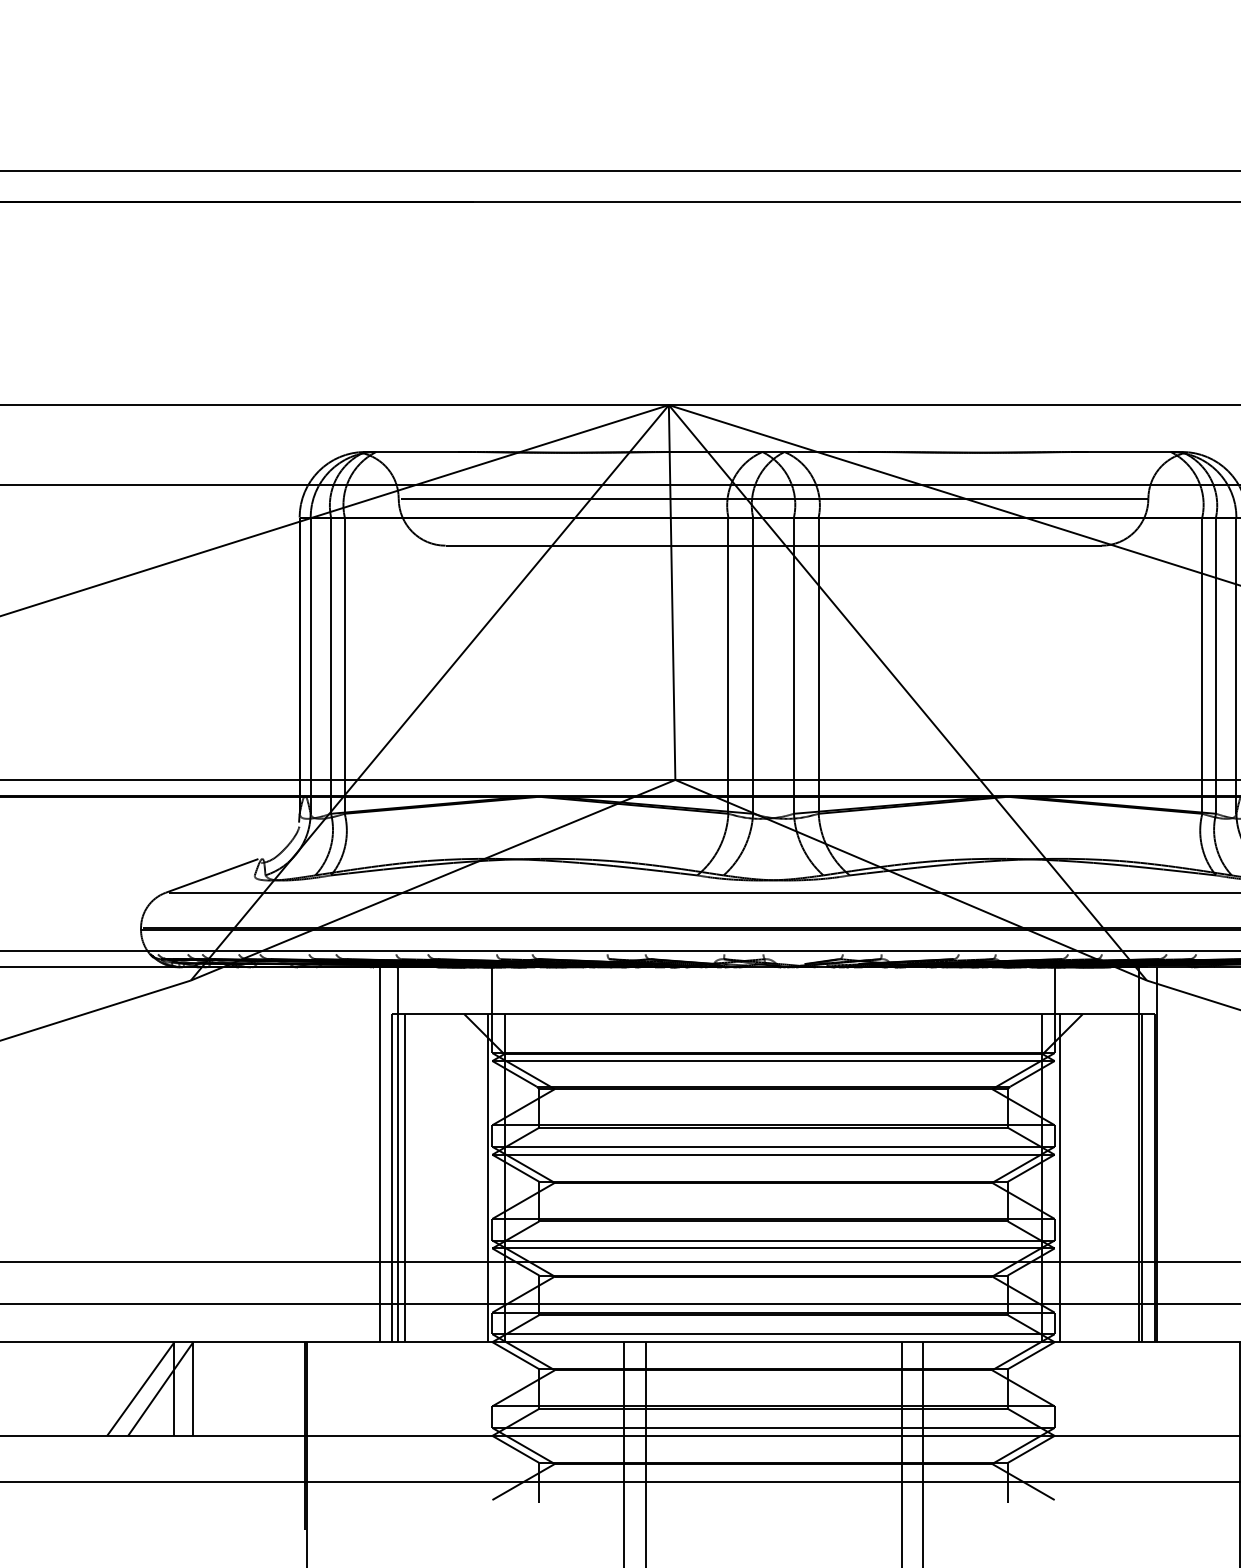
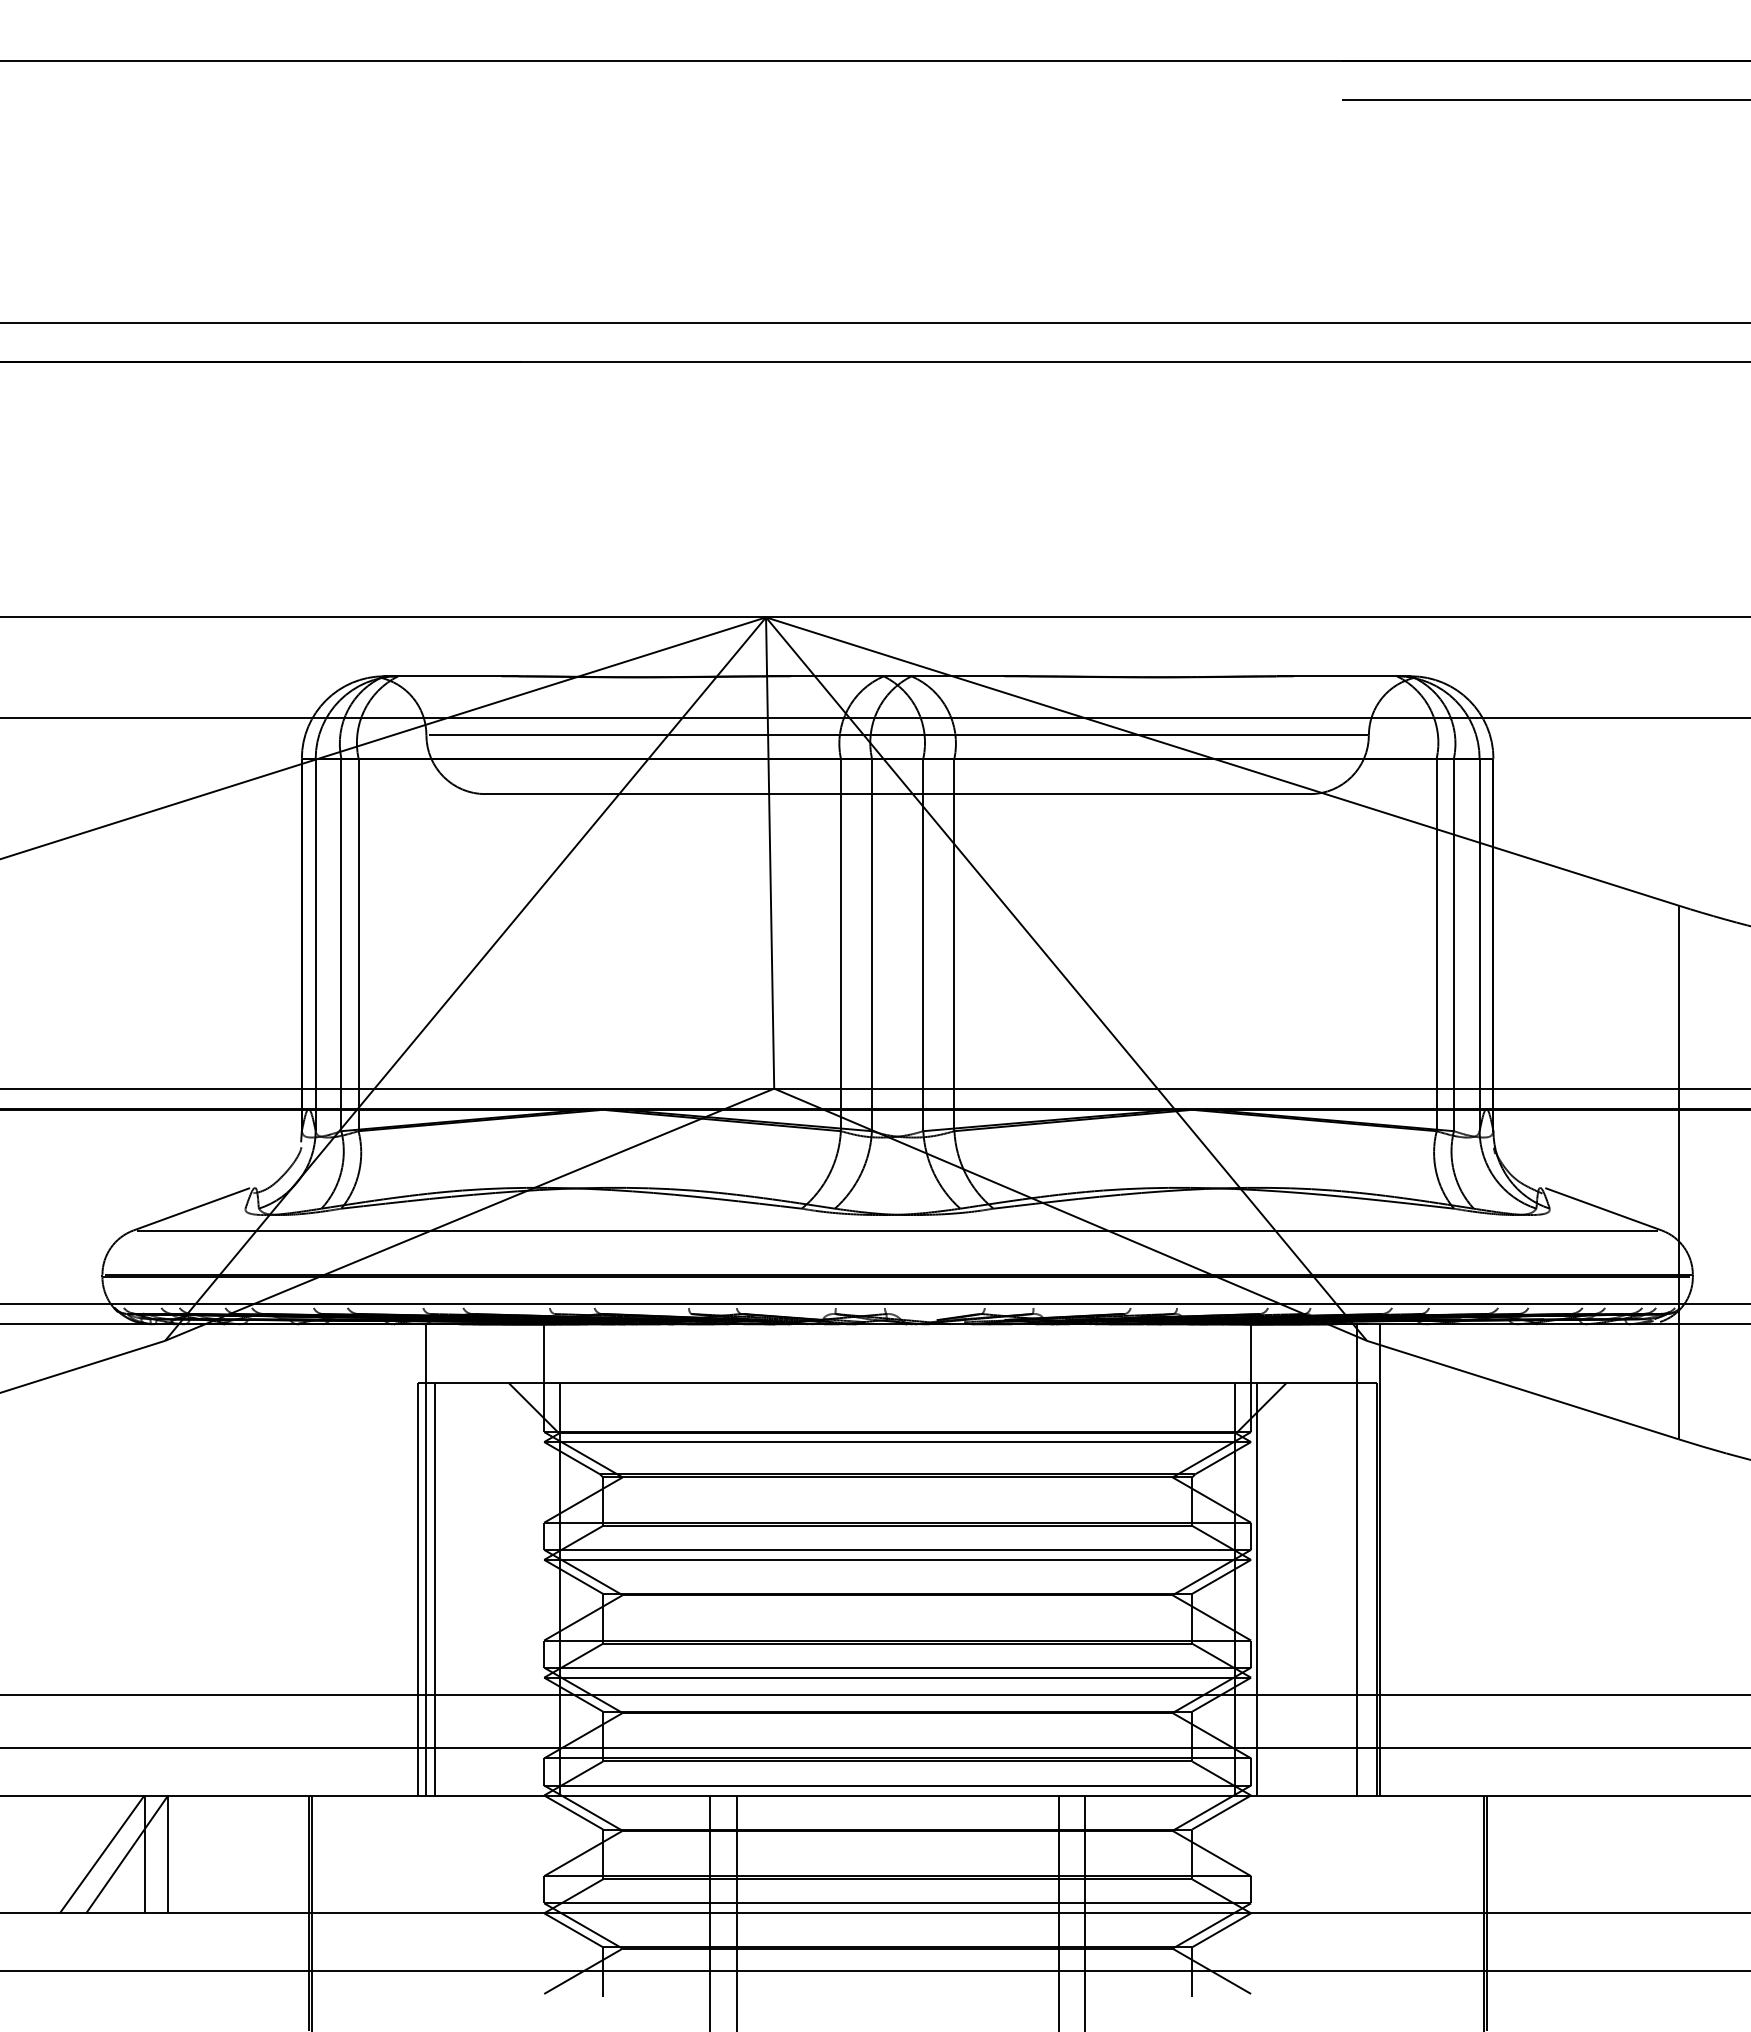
line: (380, 1154) -> (403, 1559), removed
line: (487, 1178) -> (538, 1589), removed
line: (1141, 1178) -> (1360, 1589), removed

